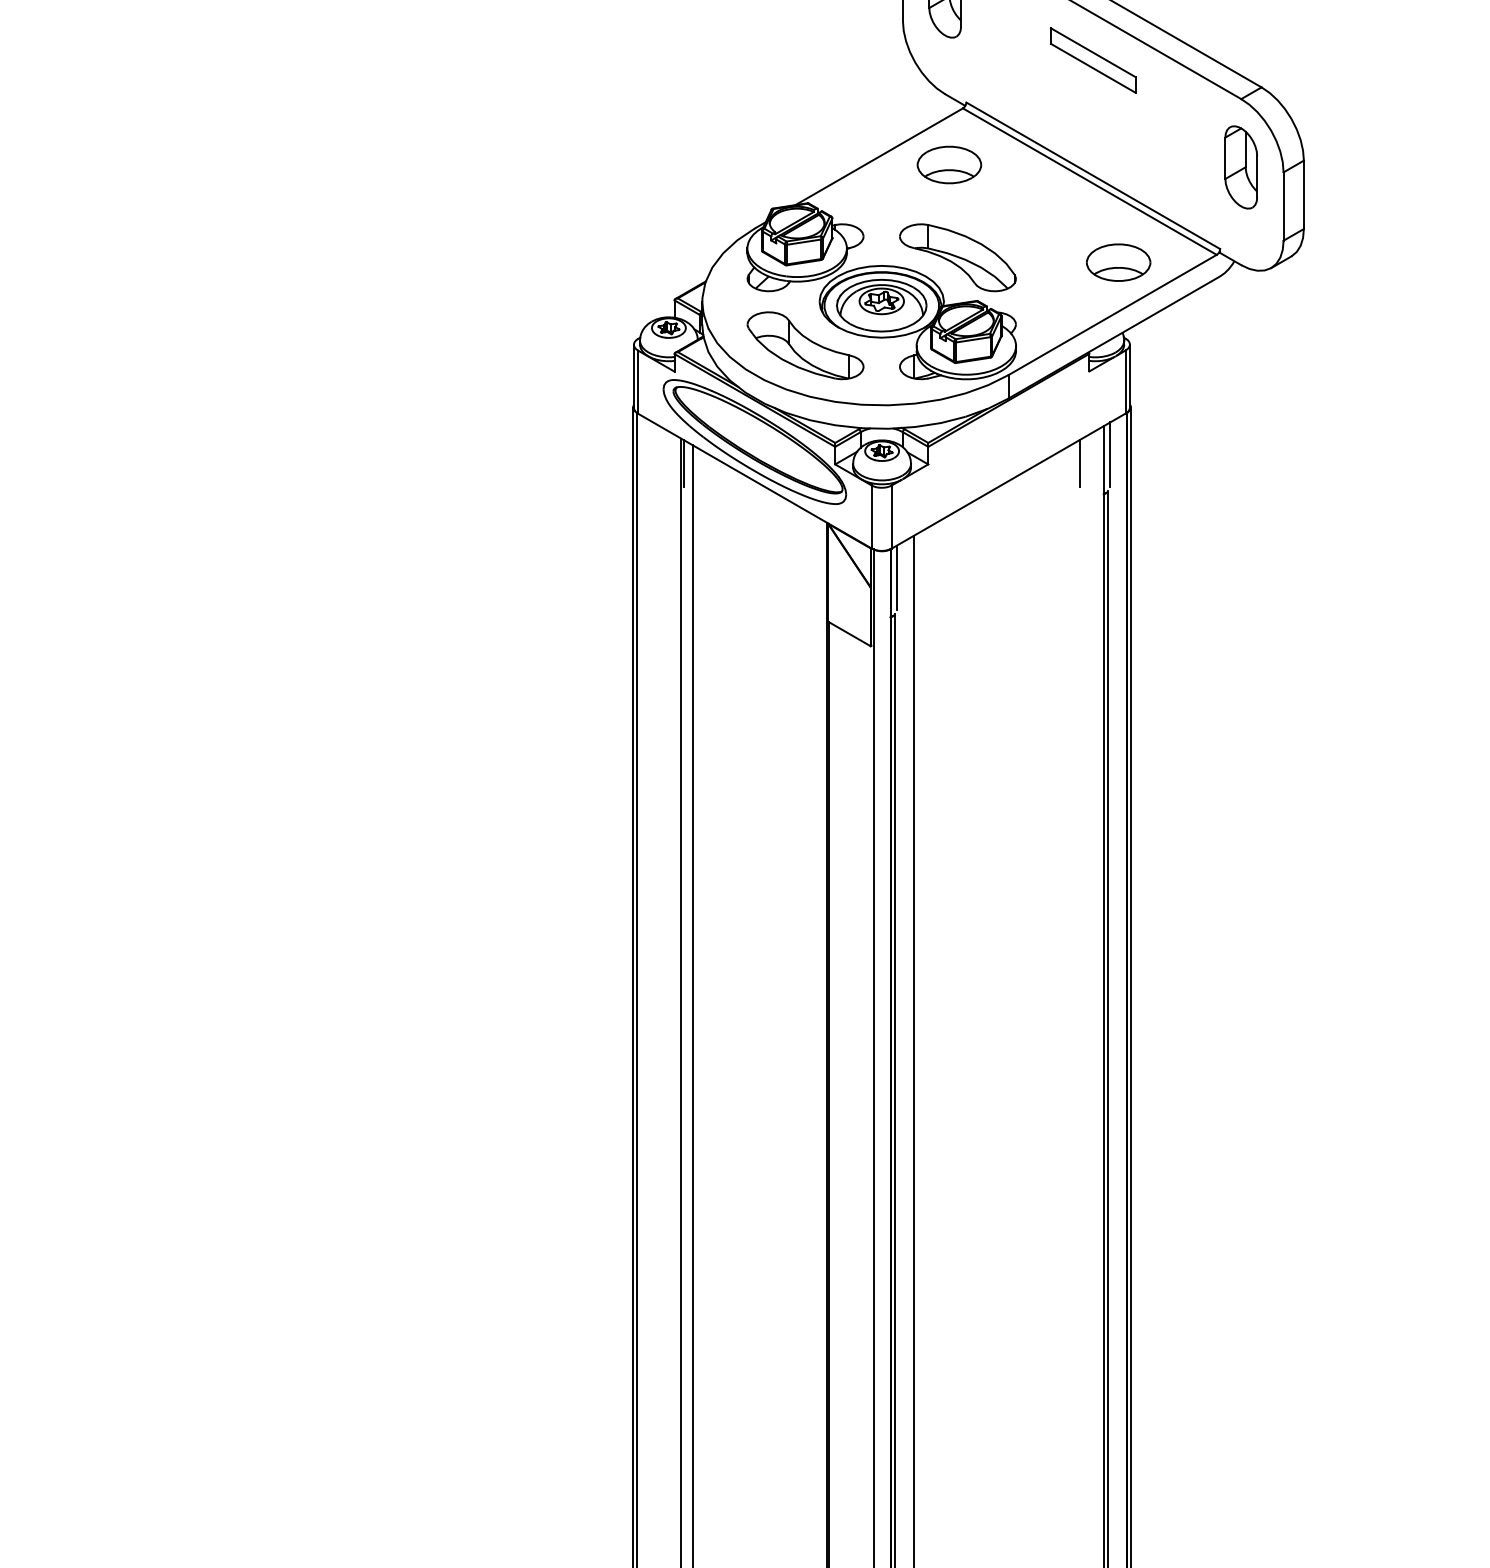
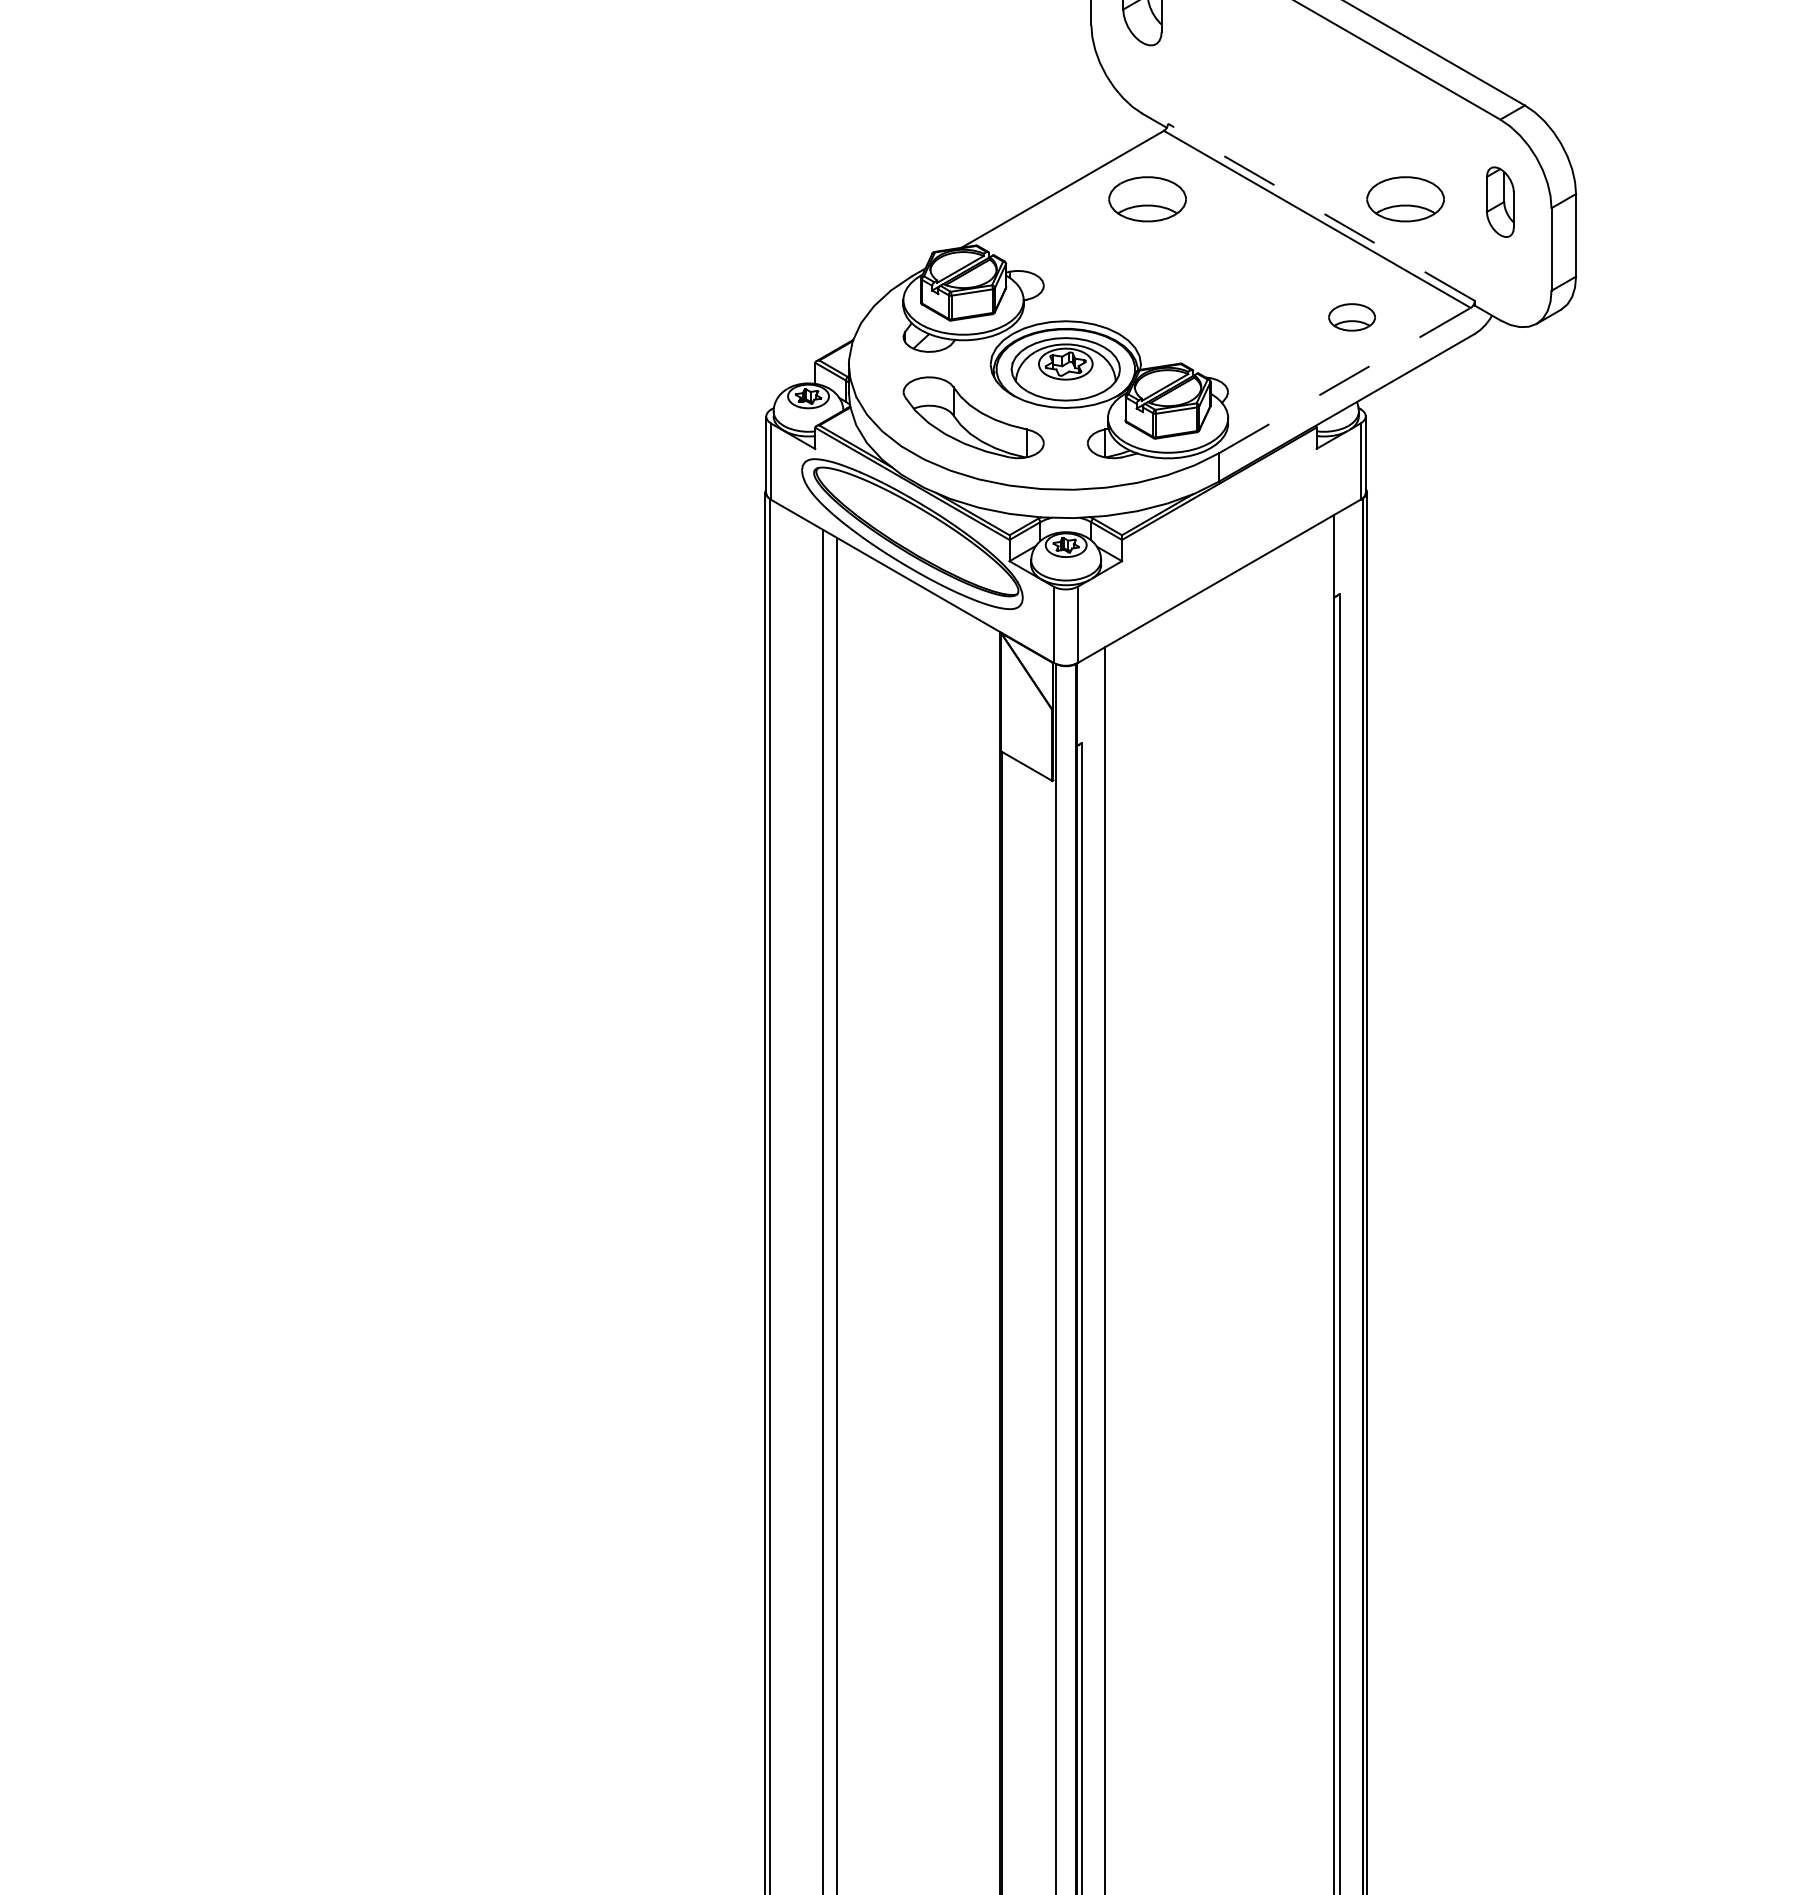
part: (1093, 60) -> (1321, 72), removed
part: (1162, 165) -> (1405, 199), added
part: (1241, 166) -> (1500, 201), size x0.7
line: (1093, 175) -> (1321, 212), solid -> dashed
part: (957, 257) -> (1157, 311), removed
part: (1118, 262) -> (1351, 317), size x0.6
line: (1113, 314) -> (1345, 380), solid -> dashed
line: (1109, 454) -> (1341, 549), removed
line: (683, 463) -> (826, 559), removed
line: (1080, 463) -> (1305, 559), removed
line: (897, 578) -> (1084, 698), removed

